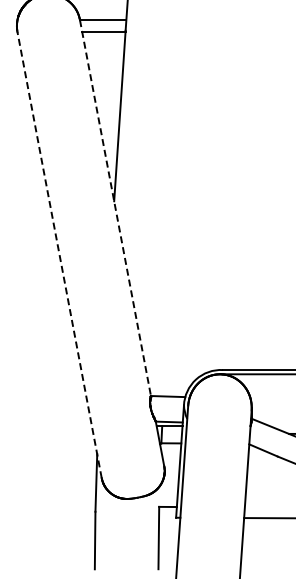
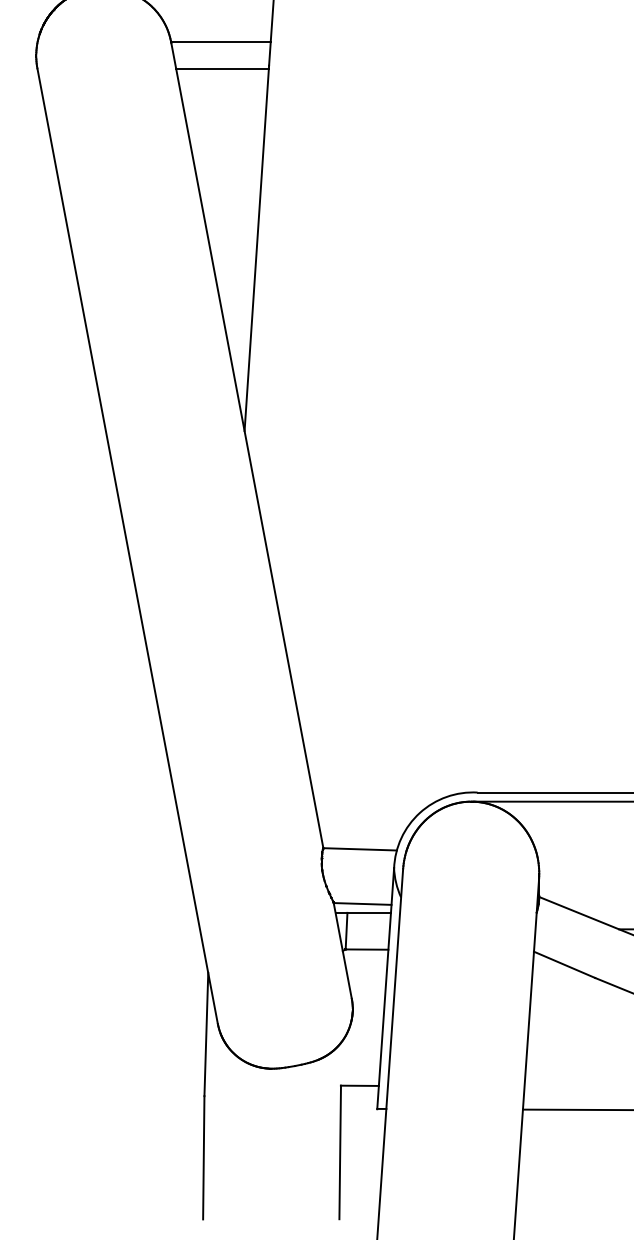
line: (115, 208) -> (247, 446), dashed -> solid
line: (59, 254) -> (127, 545), dashed -> solid

